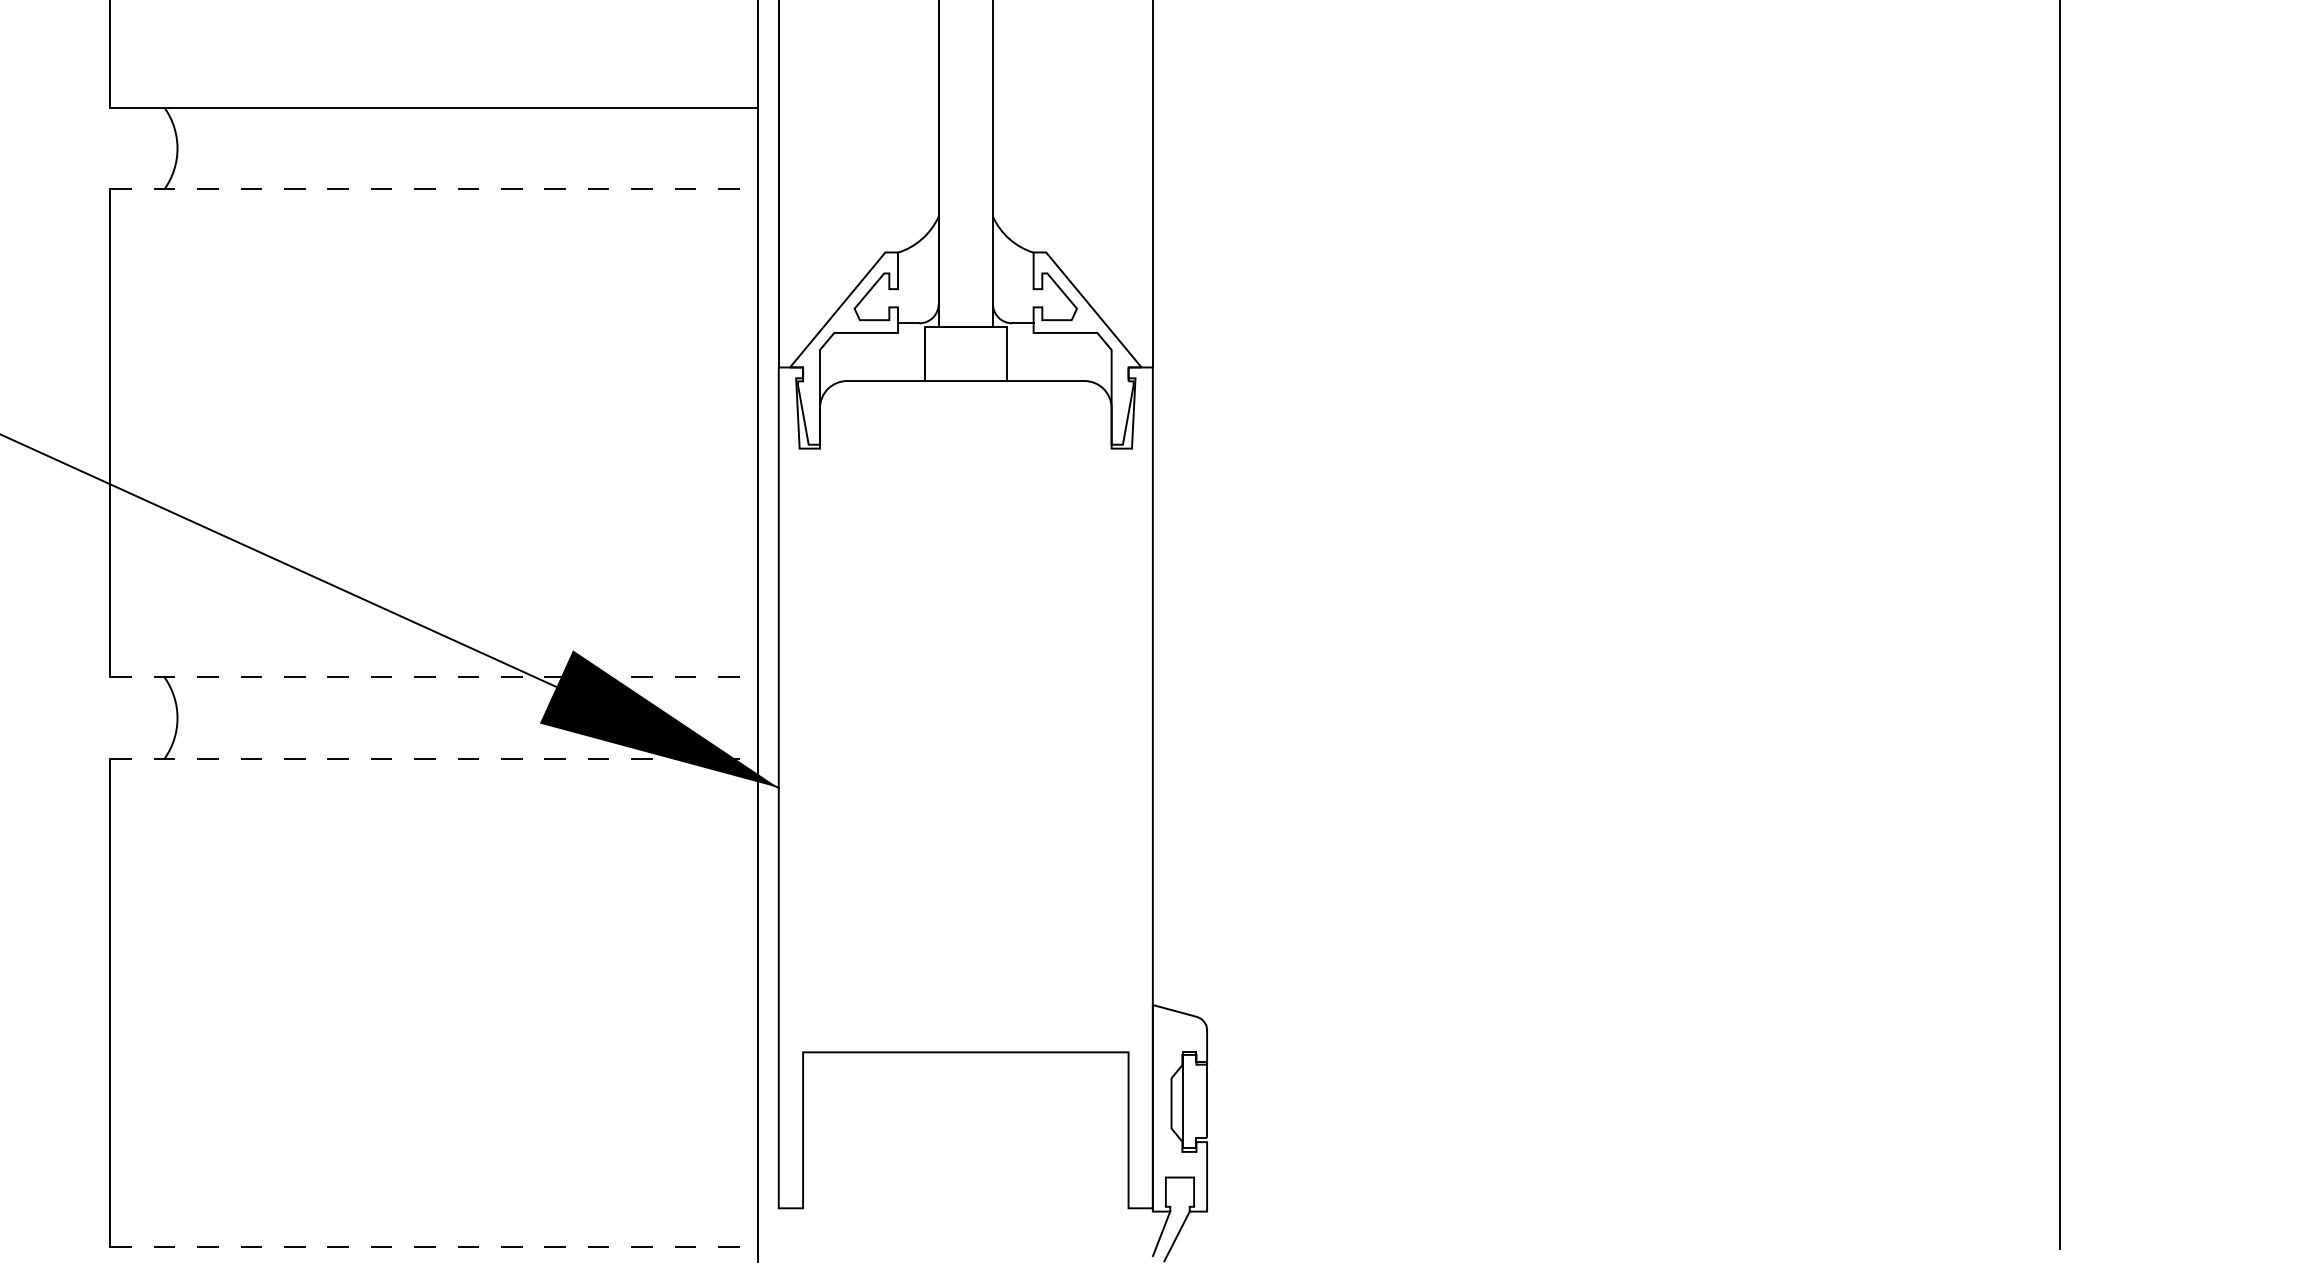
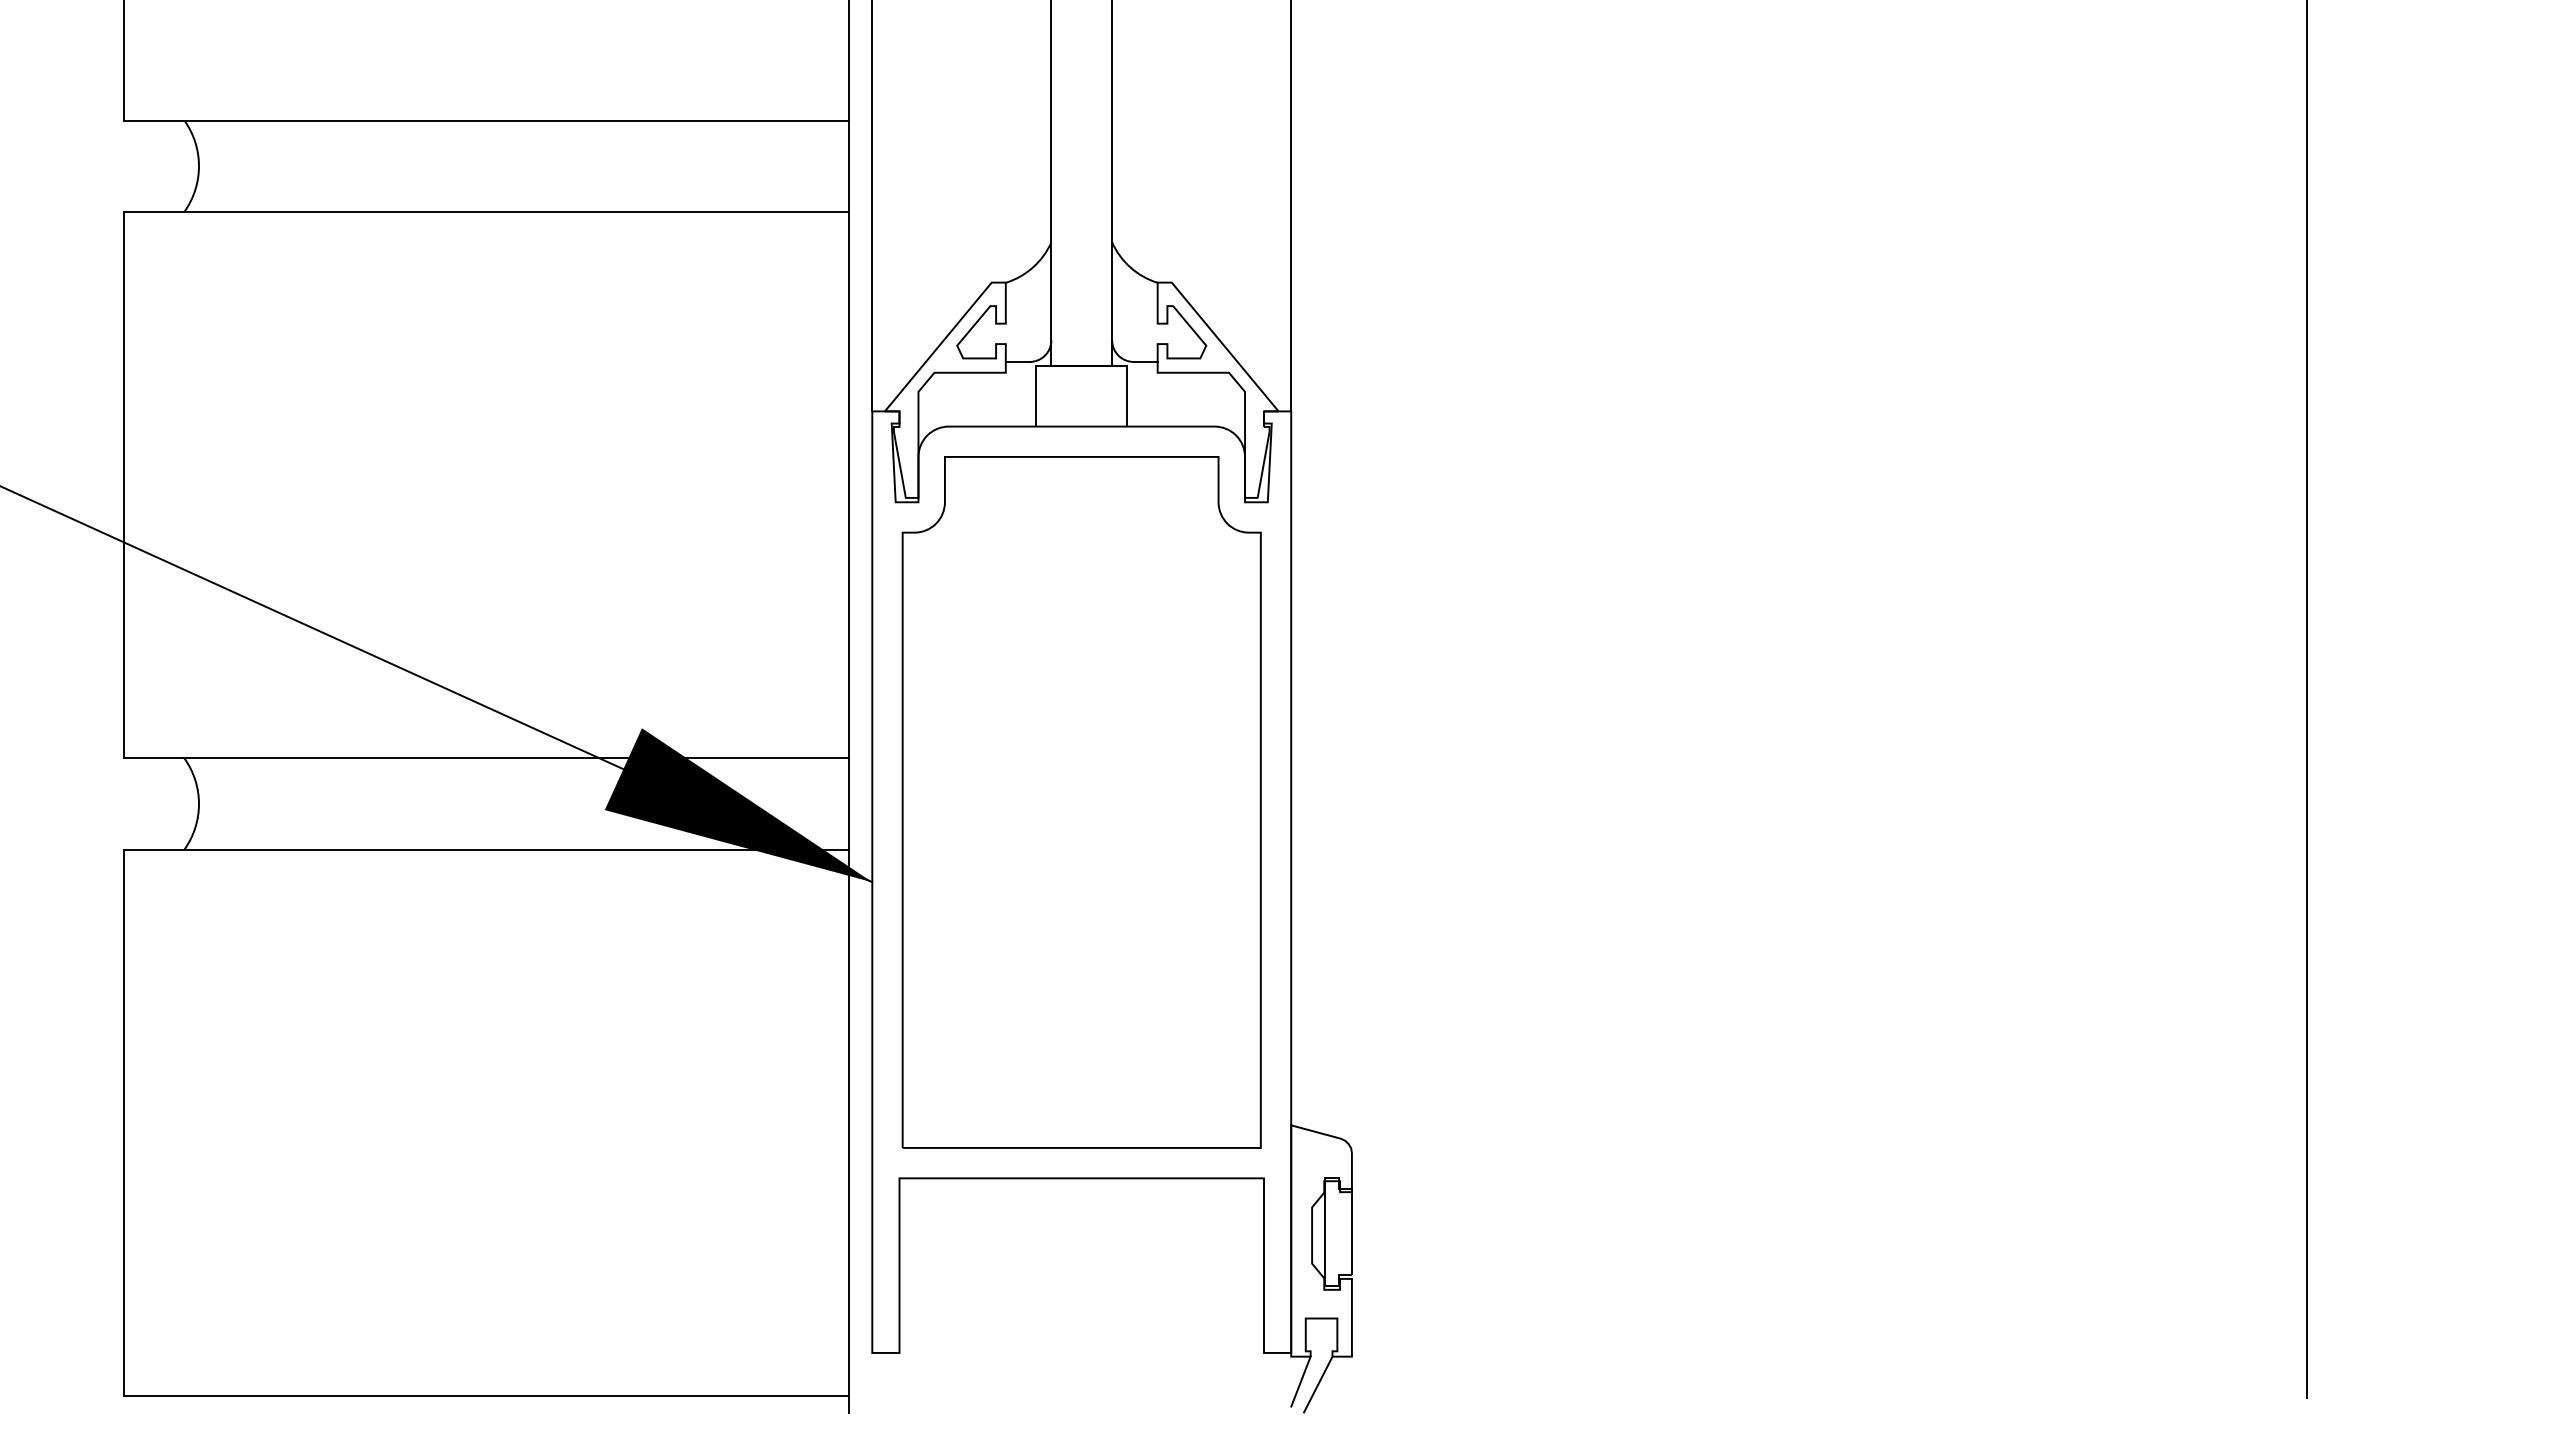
line: (434, 188) -> (486, 211), dashed -> solid
line: (434, 677) -> (486, 758), dashed -> solid
part: (965, 716) -> (1081, 802), added
line: (434, 758) -> (486, 849), dashed -> solid
line: (434, 1247) -> (486, 1396), dashed -> solid

